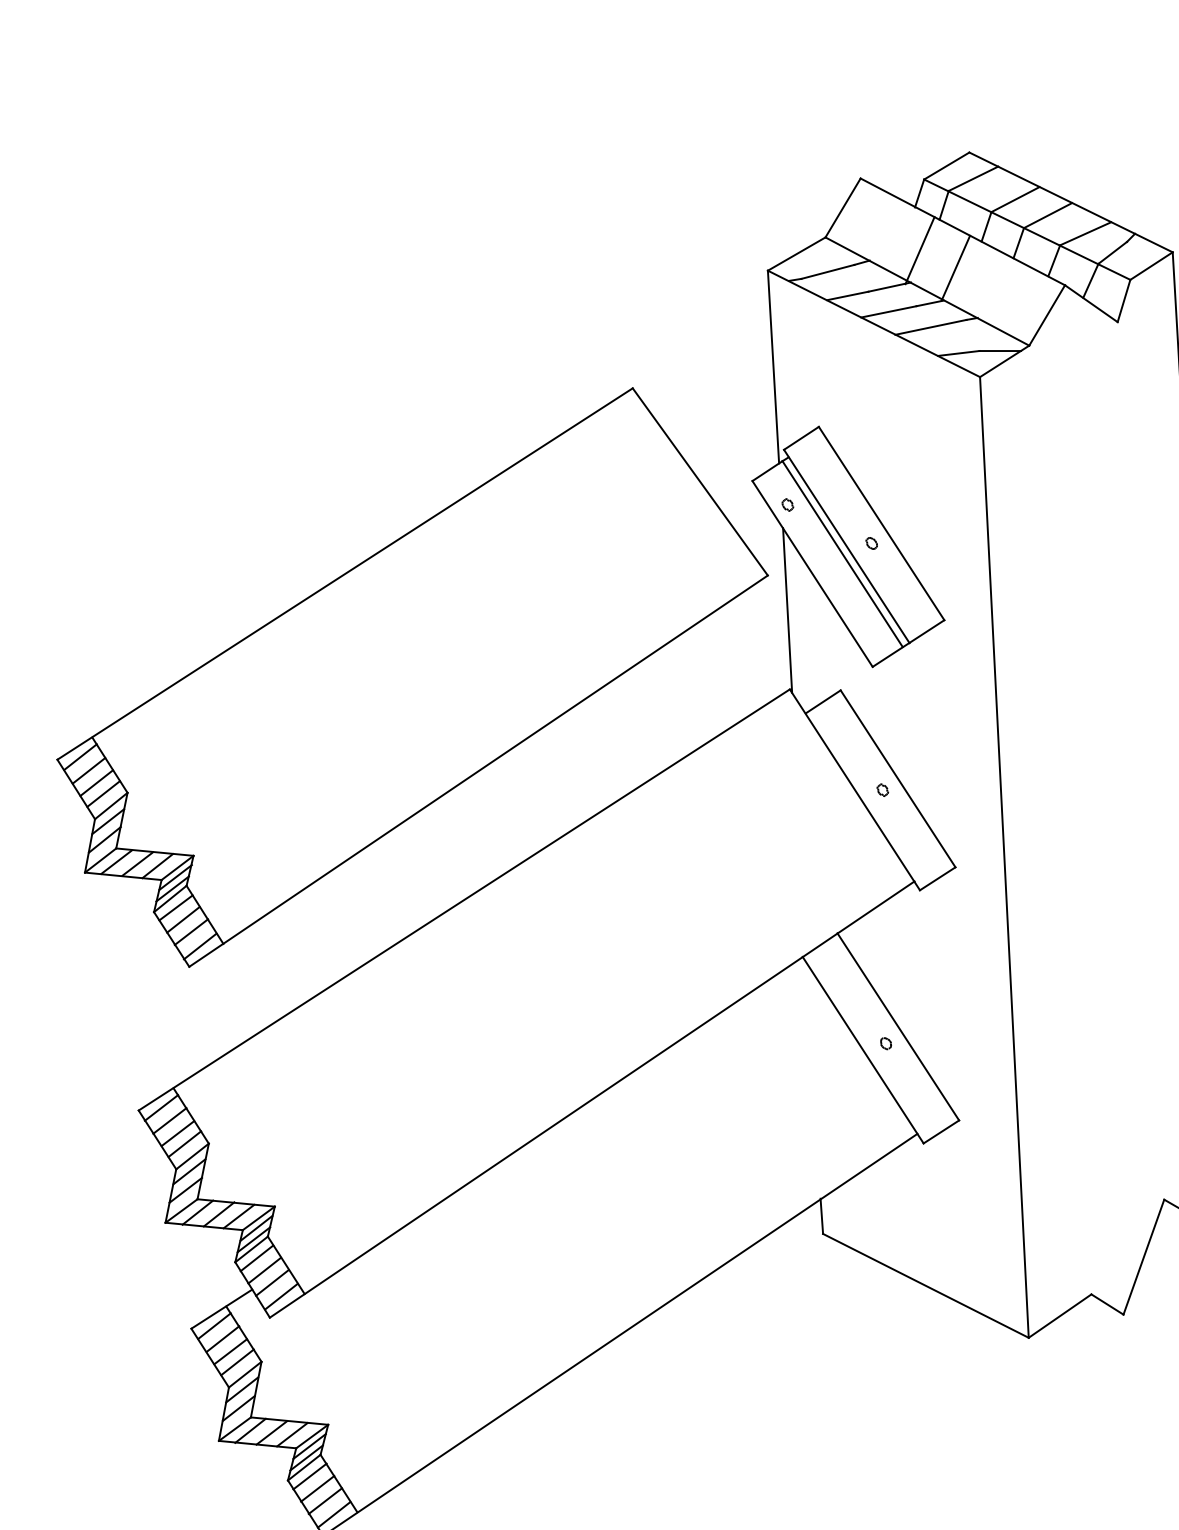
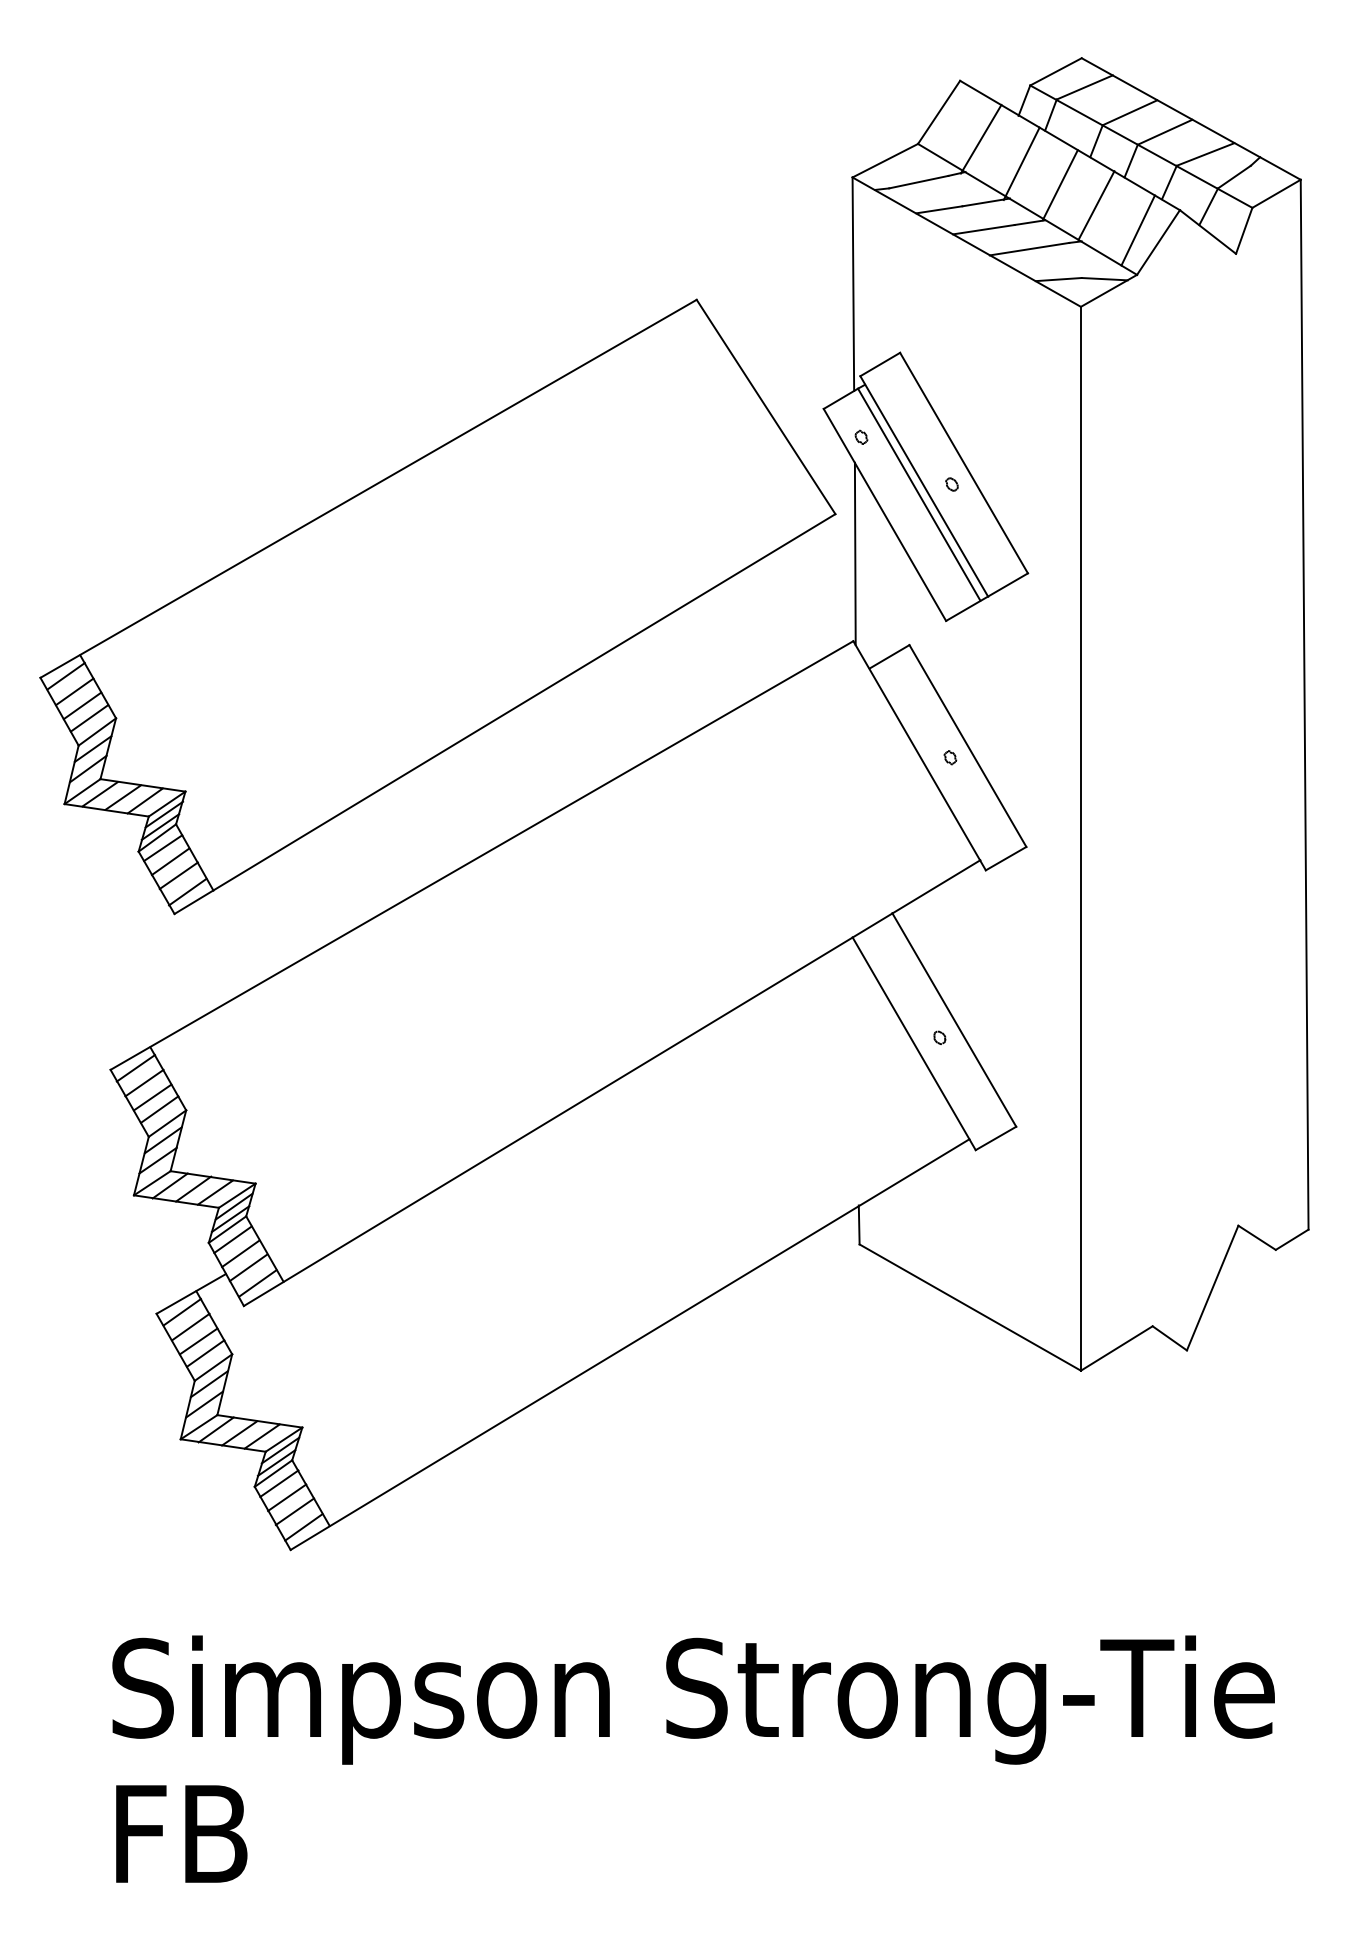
line: (881, 229) -> (980, 138), added
line: (989, 284) -> (1096, 205), added
line: (1027, 305) -> (1137, 230), added

